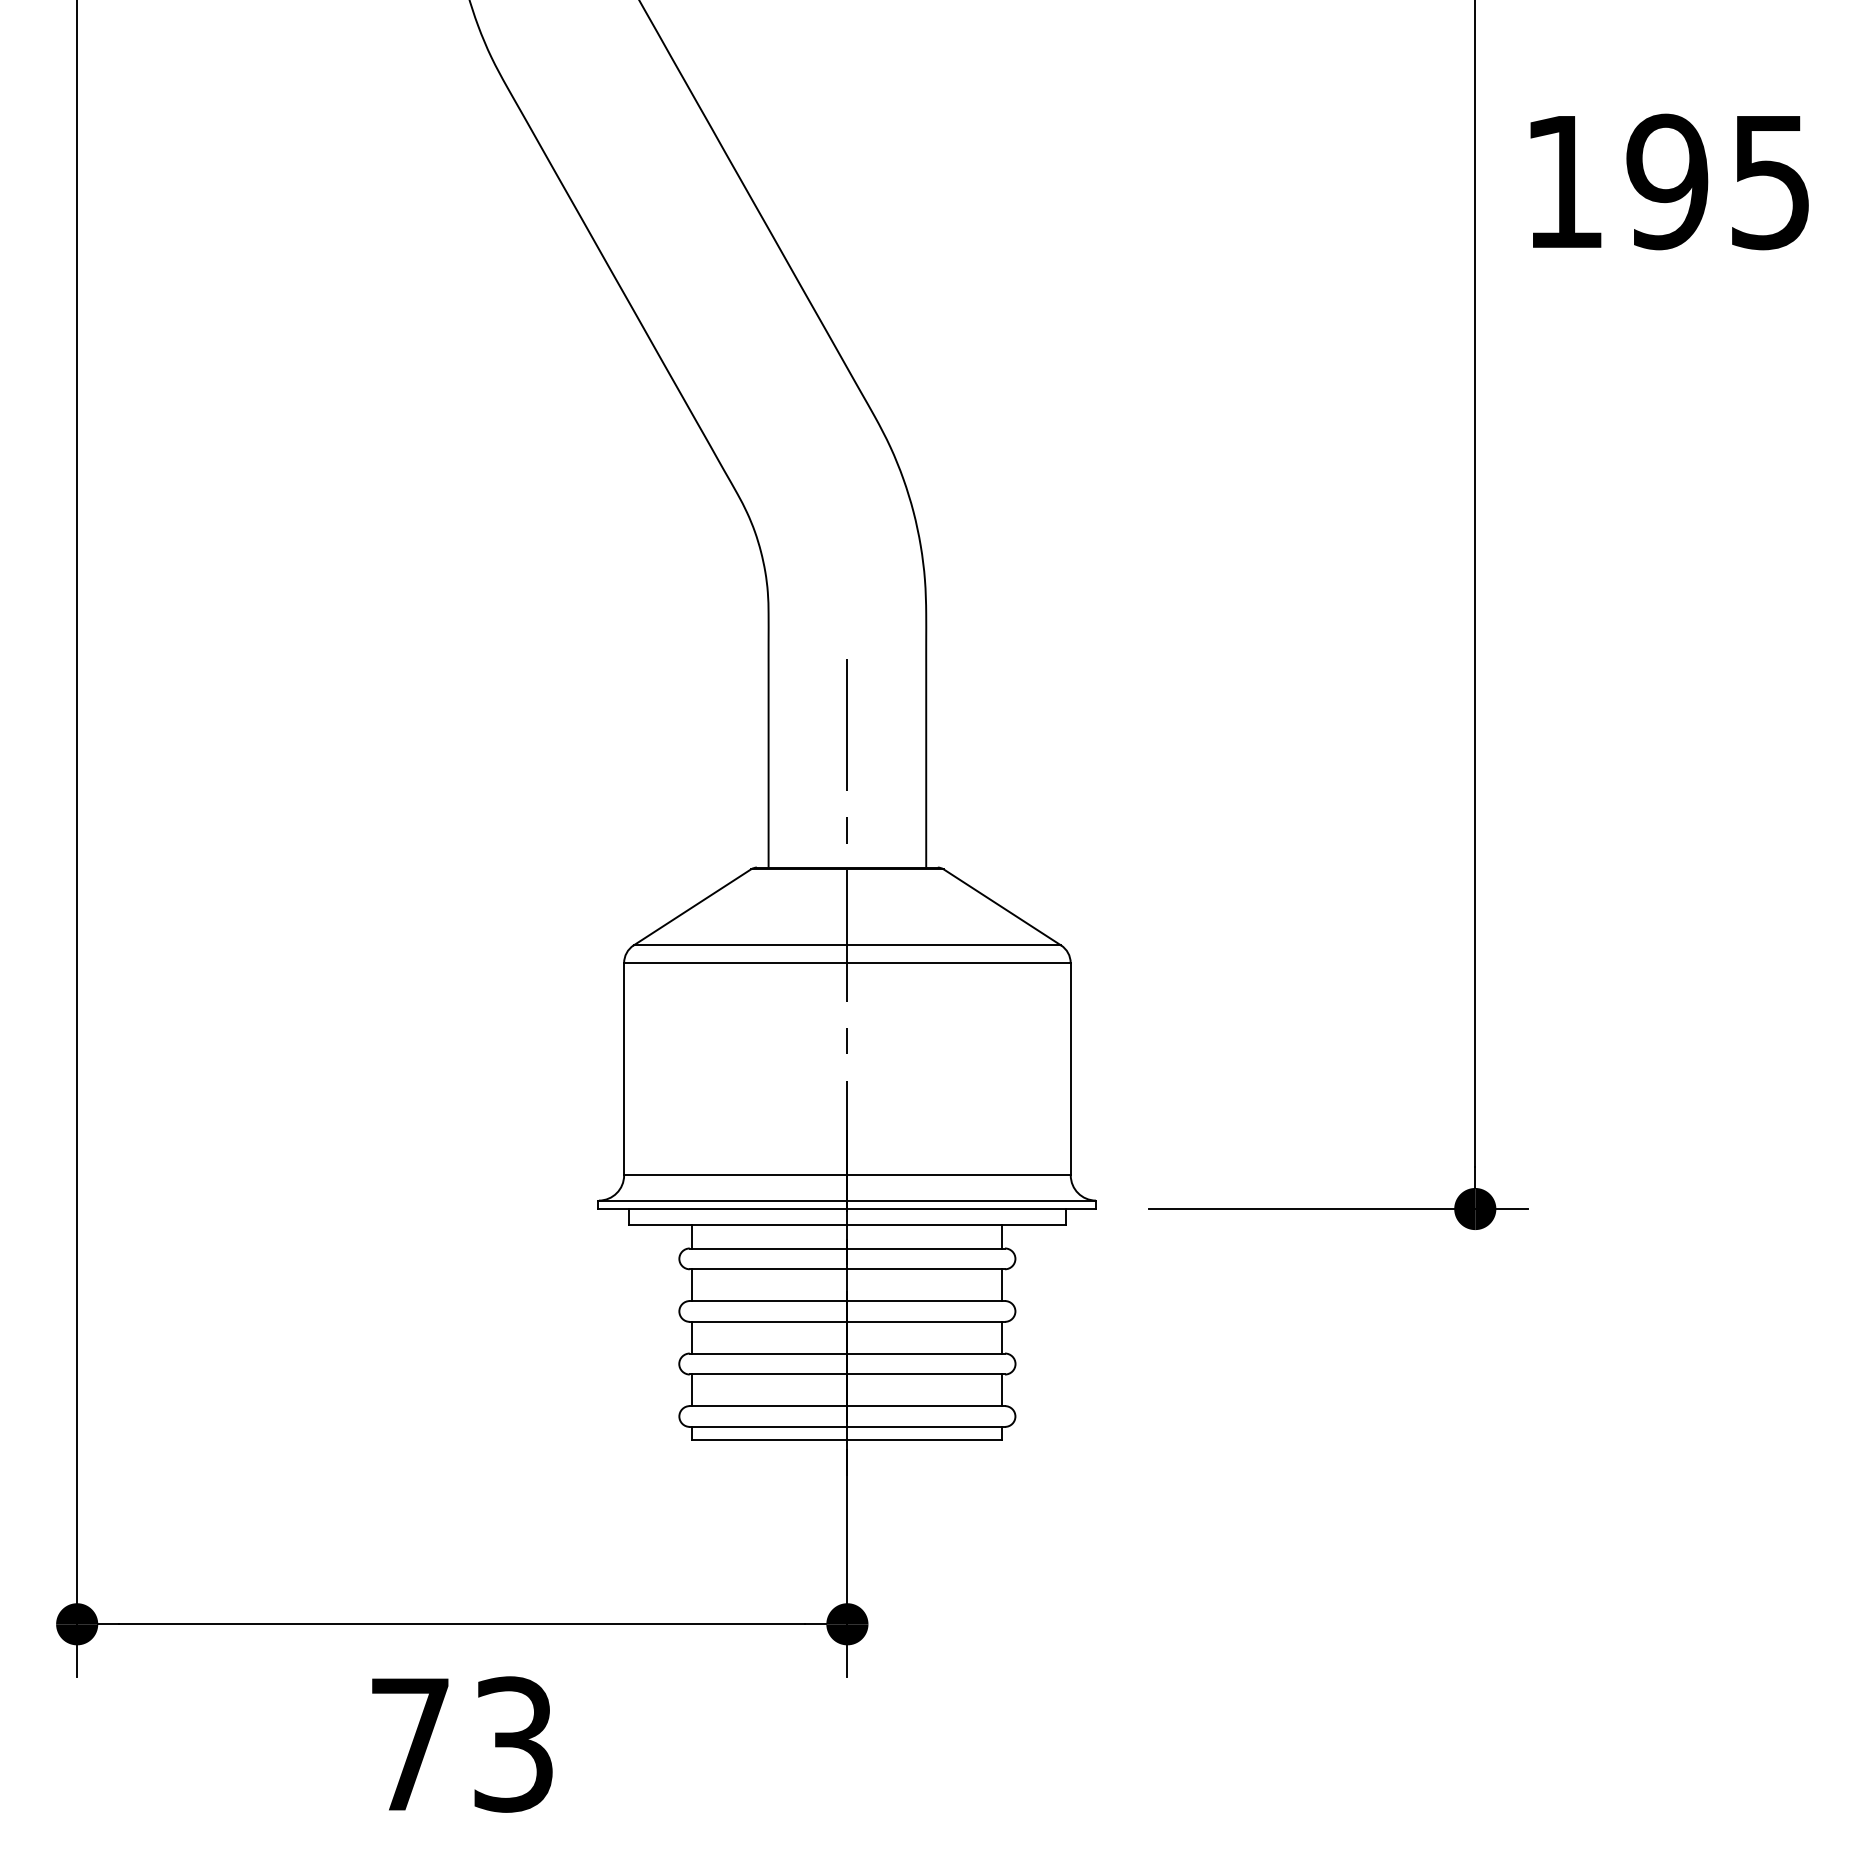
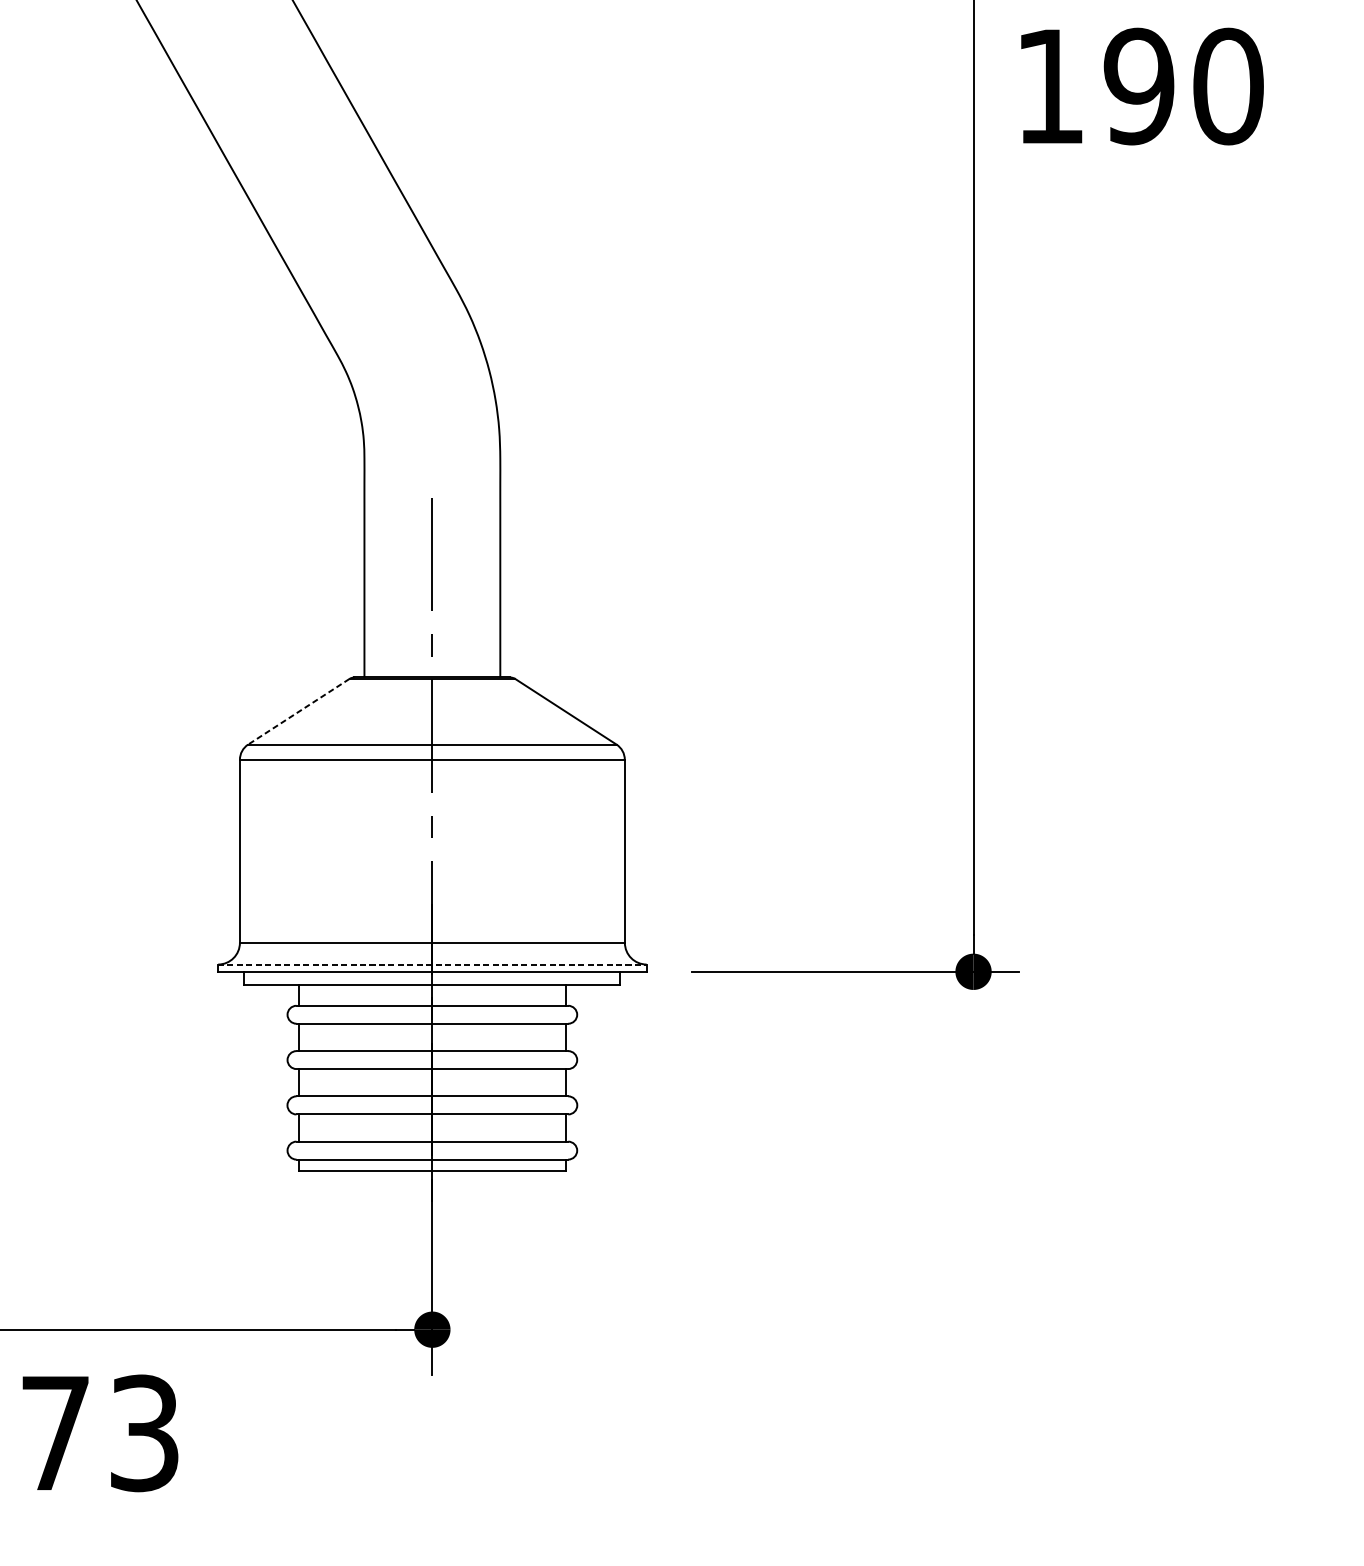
text: (1771, 181) -> (1228, 86), 195 -> 190
line: (692, 907) -> (298, 711), solid -> dashed
line: (847, 1200) -> (432, 964), solid -> dashed

